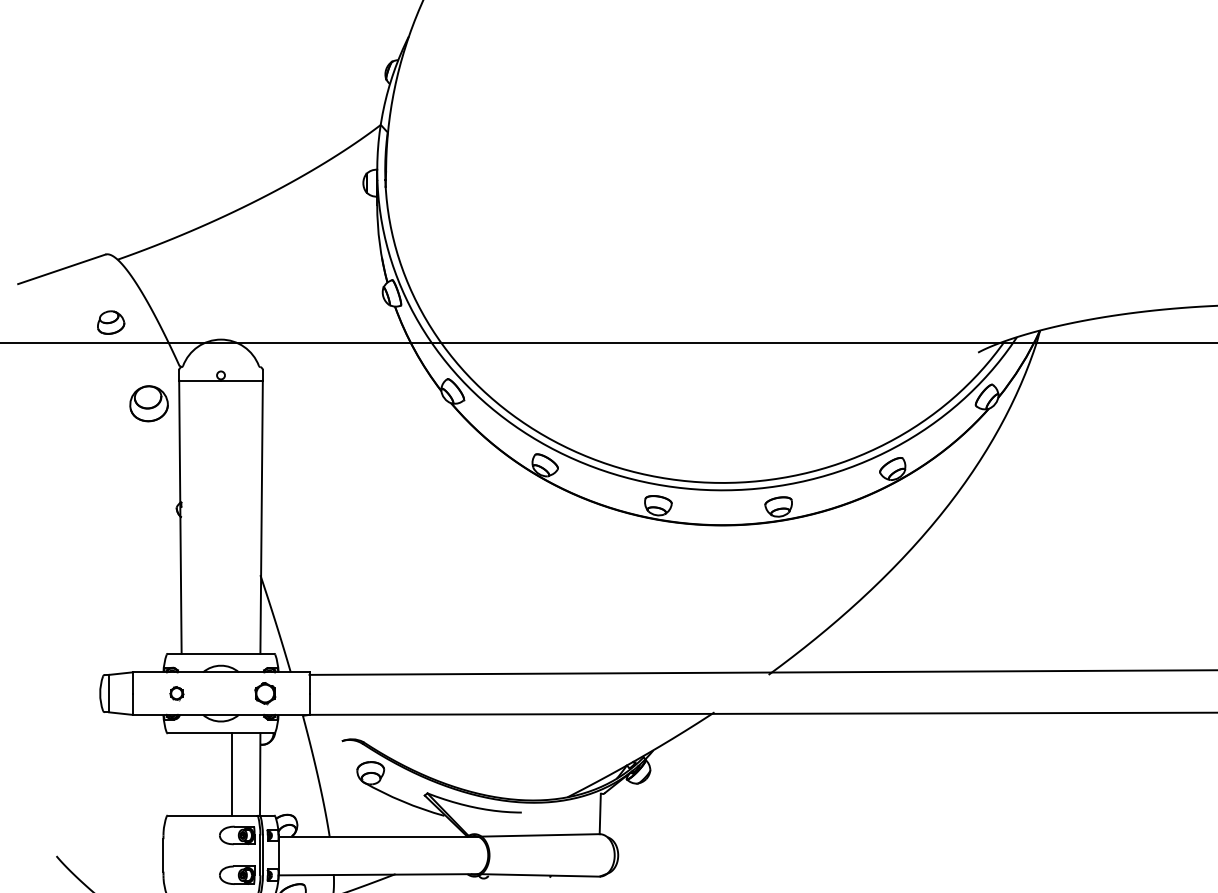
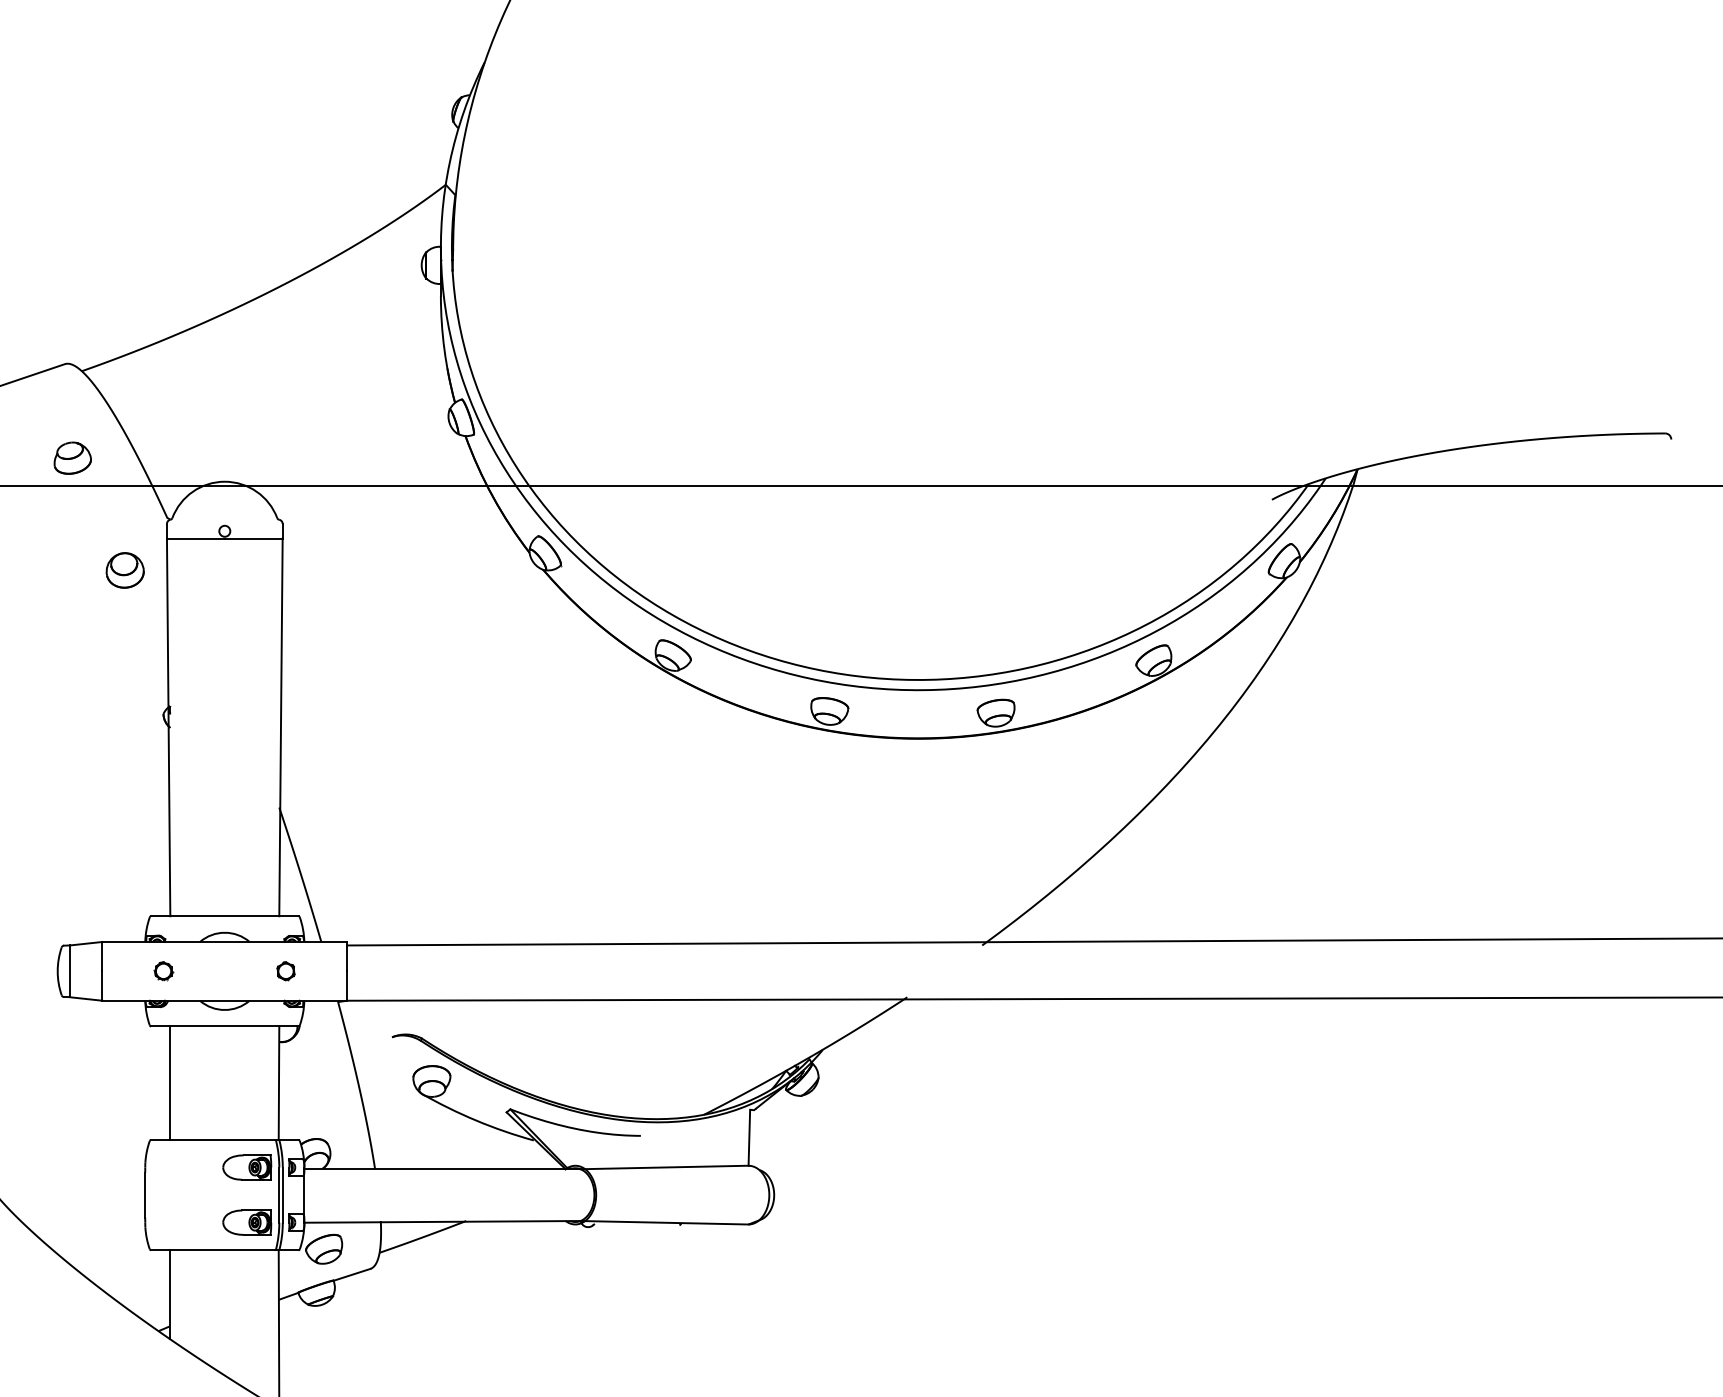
part: (148, 403) -> (124, 570), size x0.71
part: (264, 693) -> (285, 971), size x0.62
line: (231, 774) -> (170, 1083), moved

